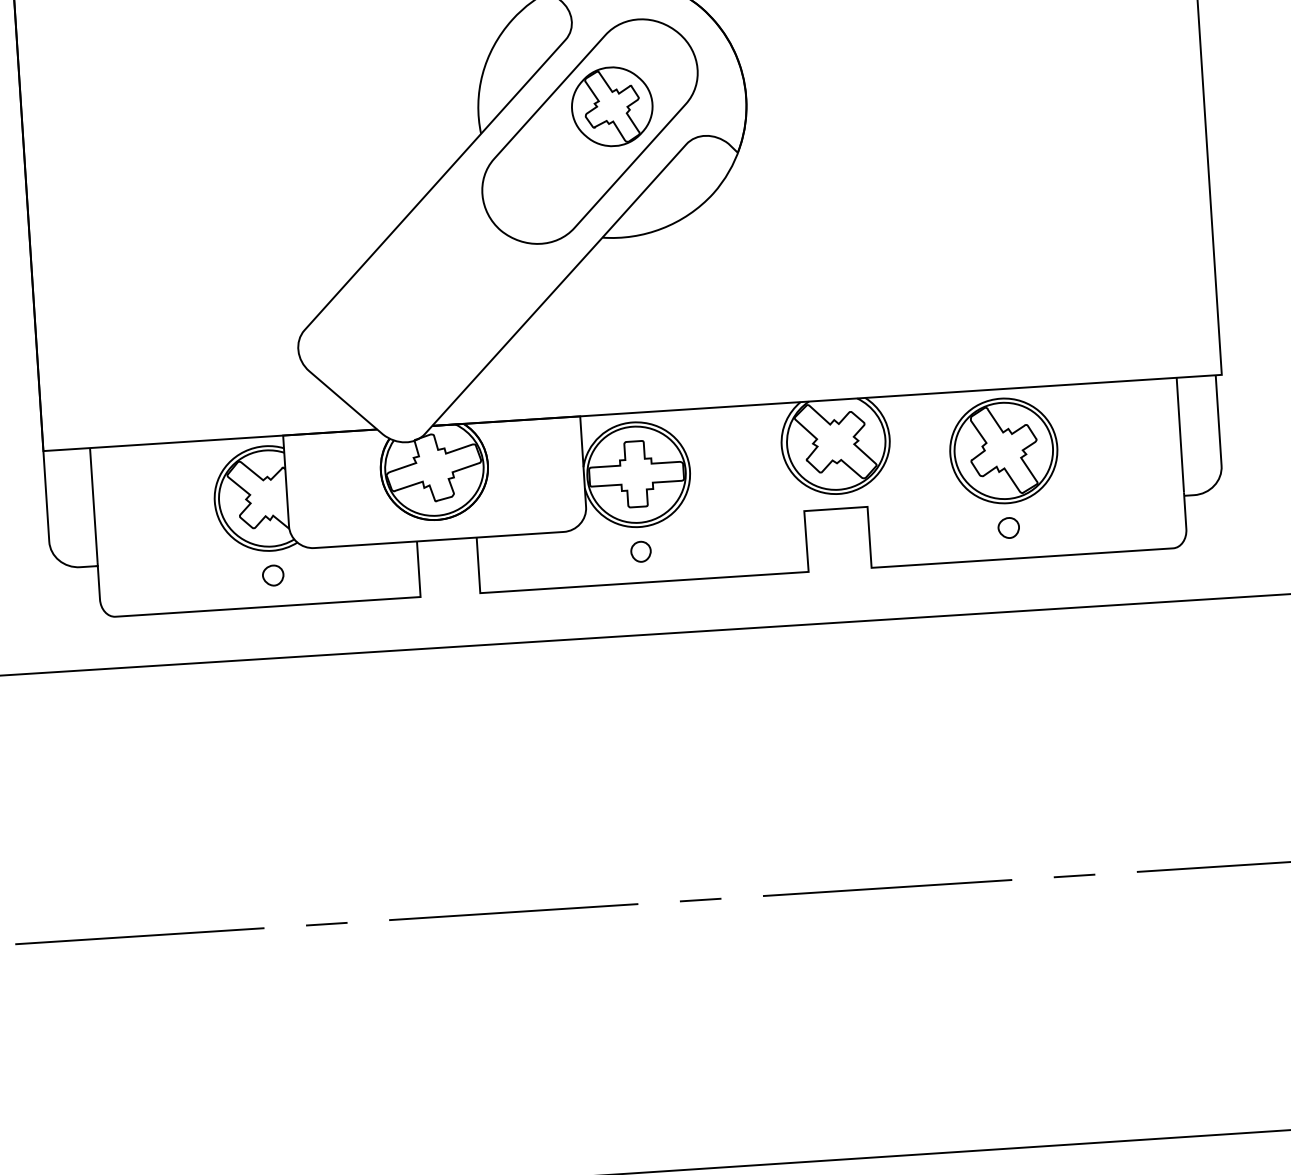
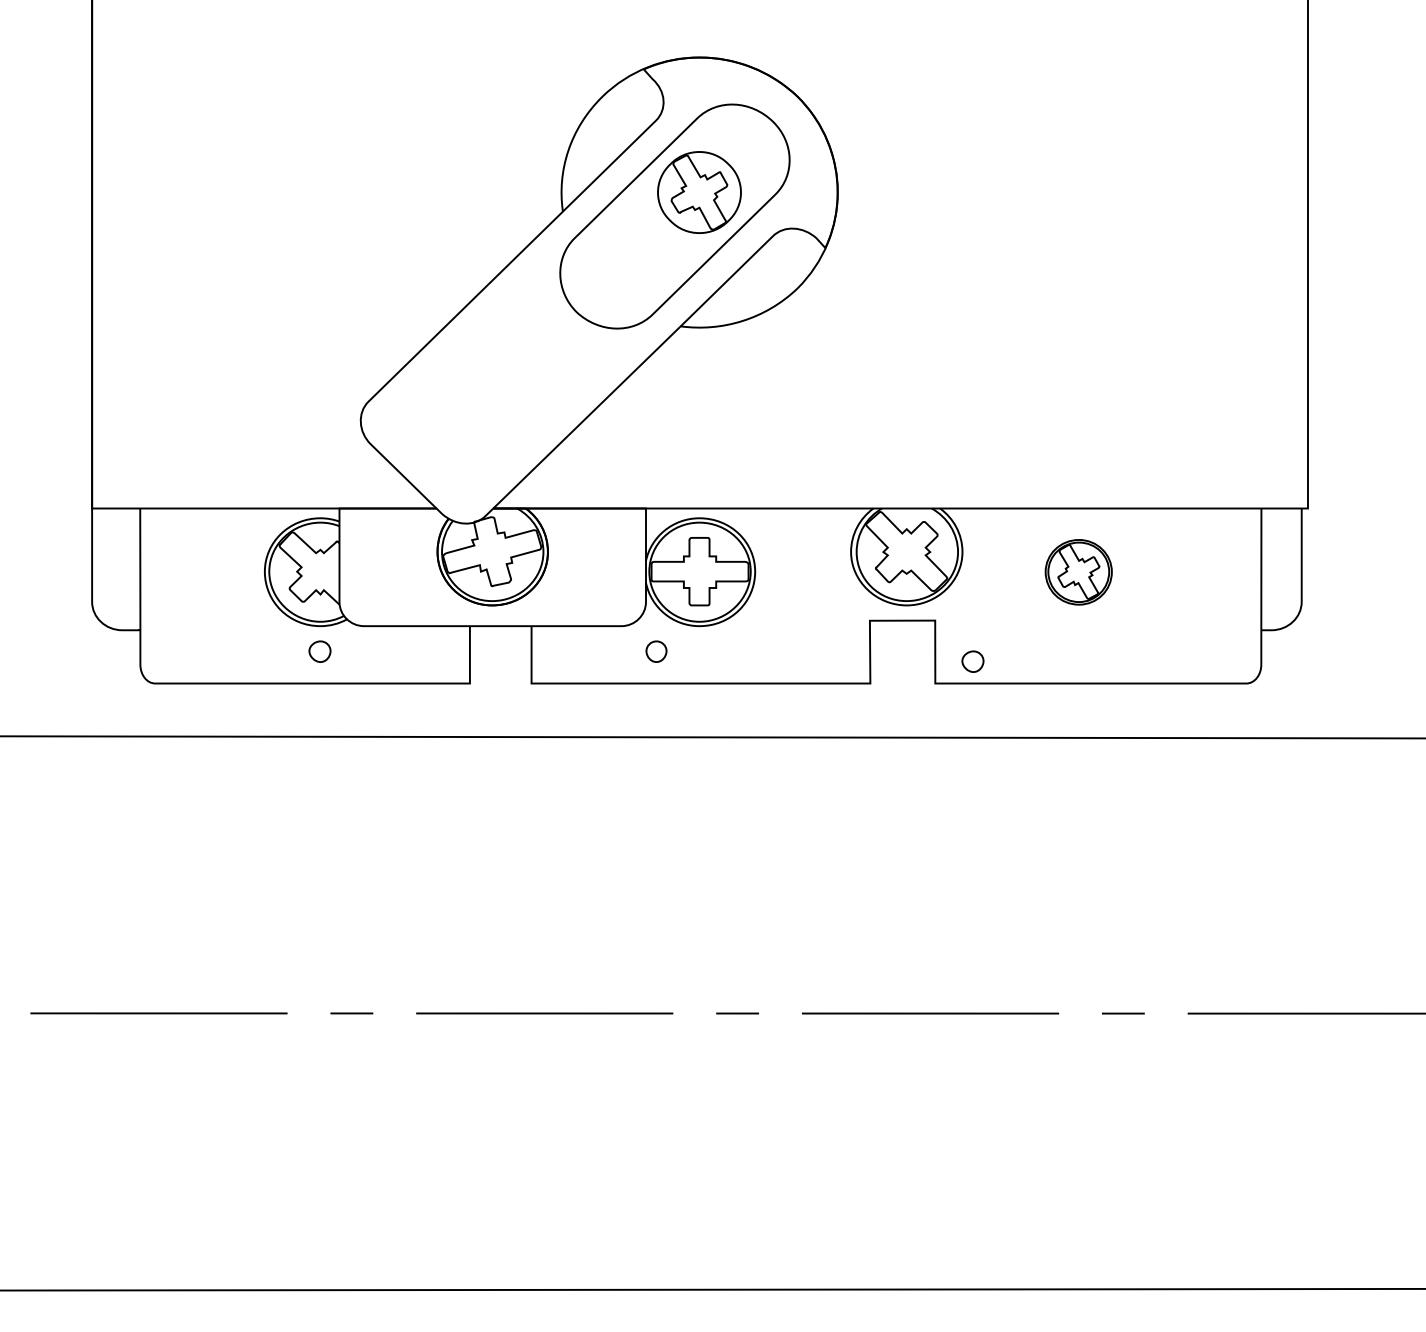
part: (1003, 451) -> (1078, 572), size x0.6
part: (1008, 527) -> (972, 661), moved
part: (641, 551) -> (656, 651), moved

